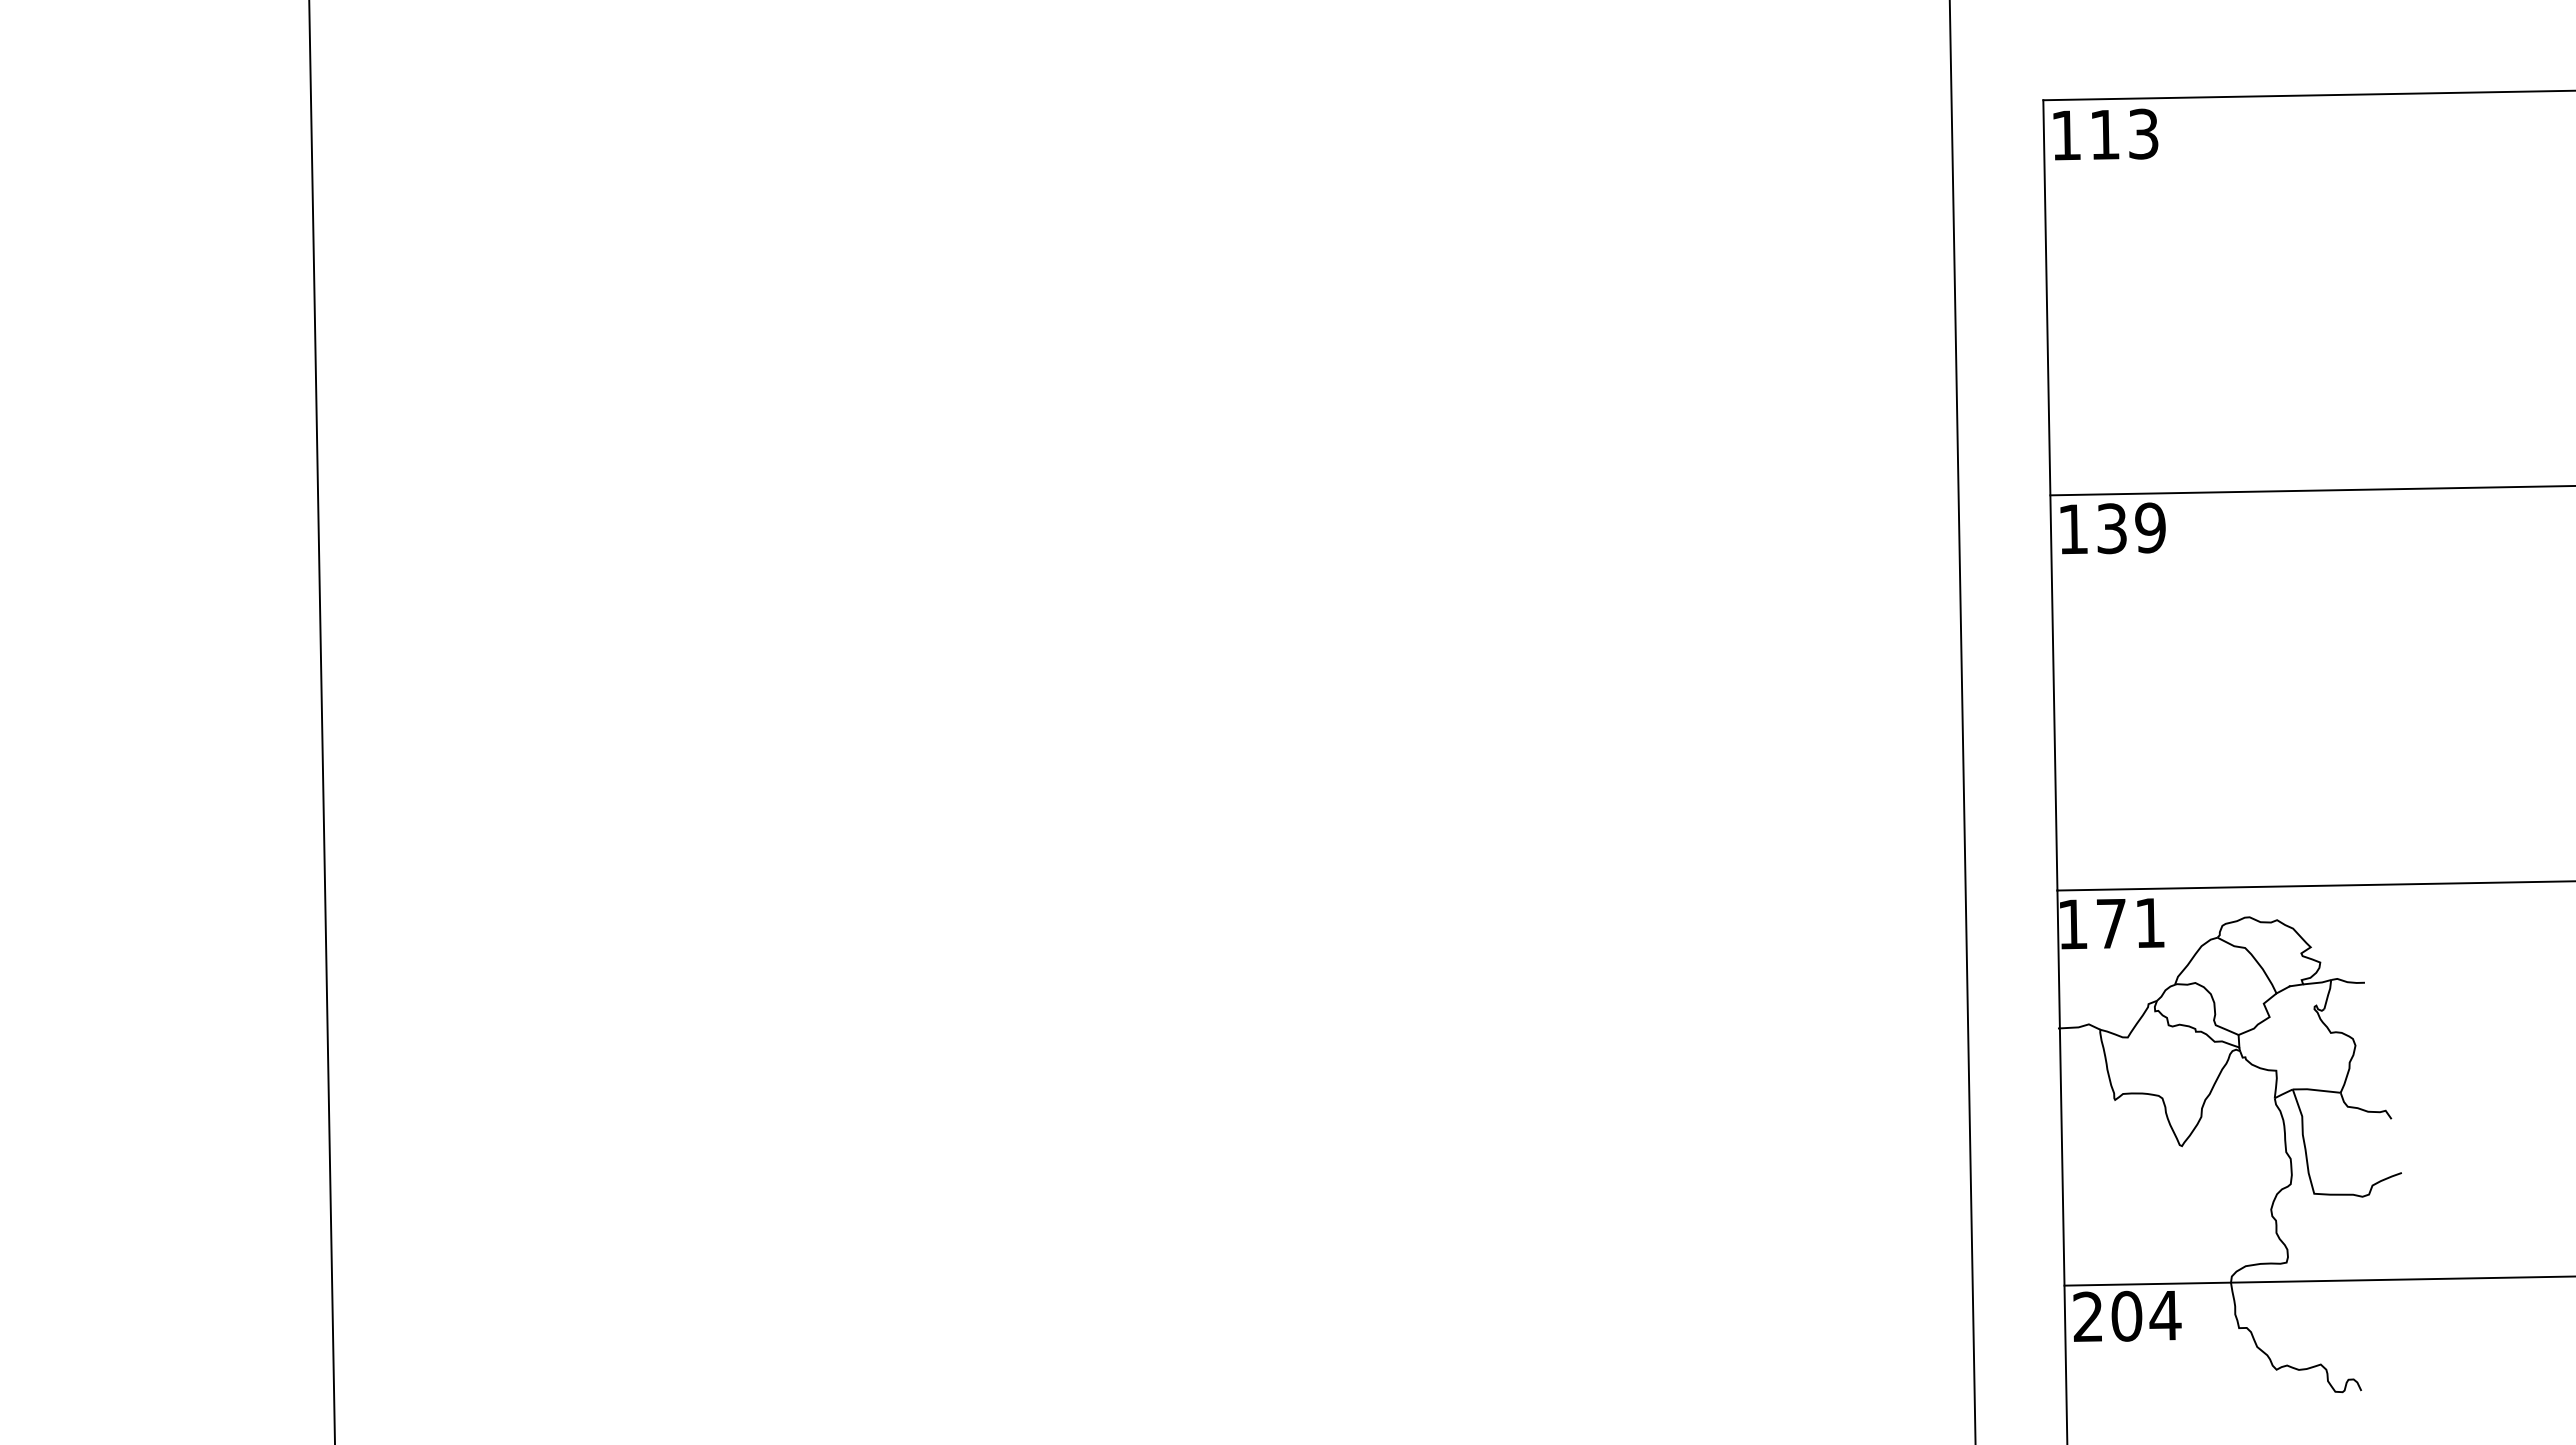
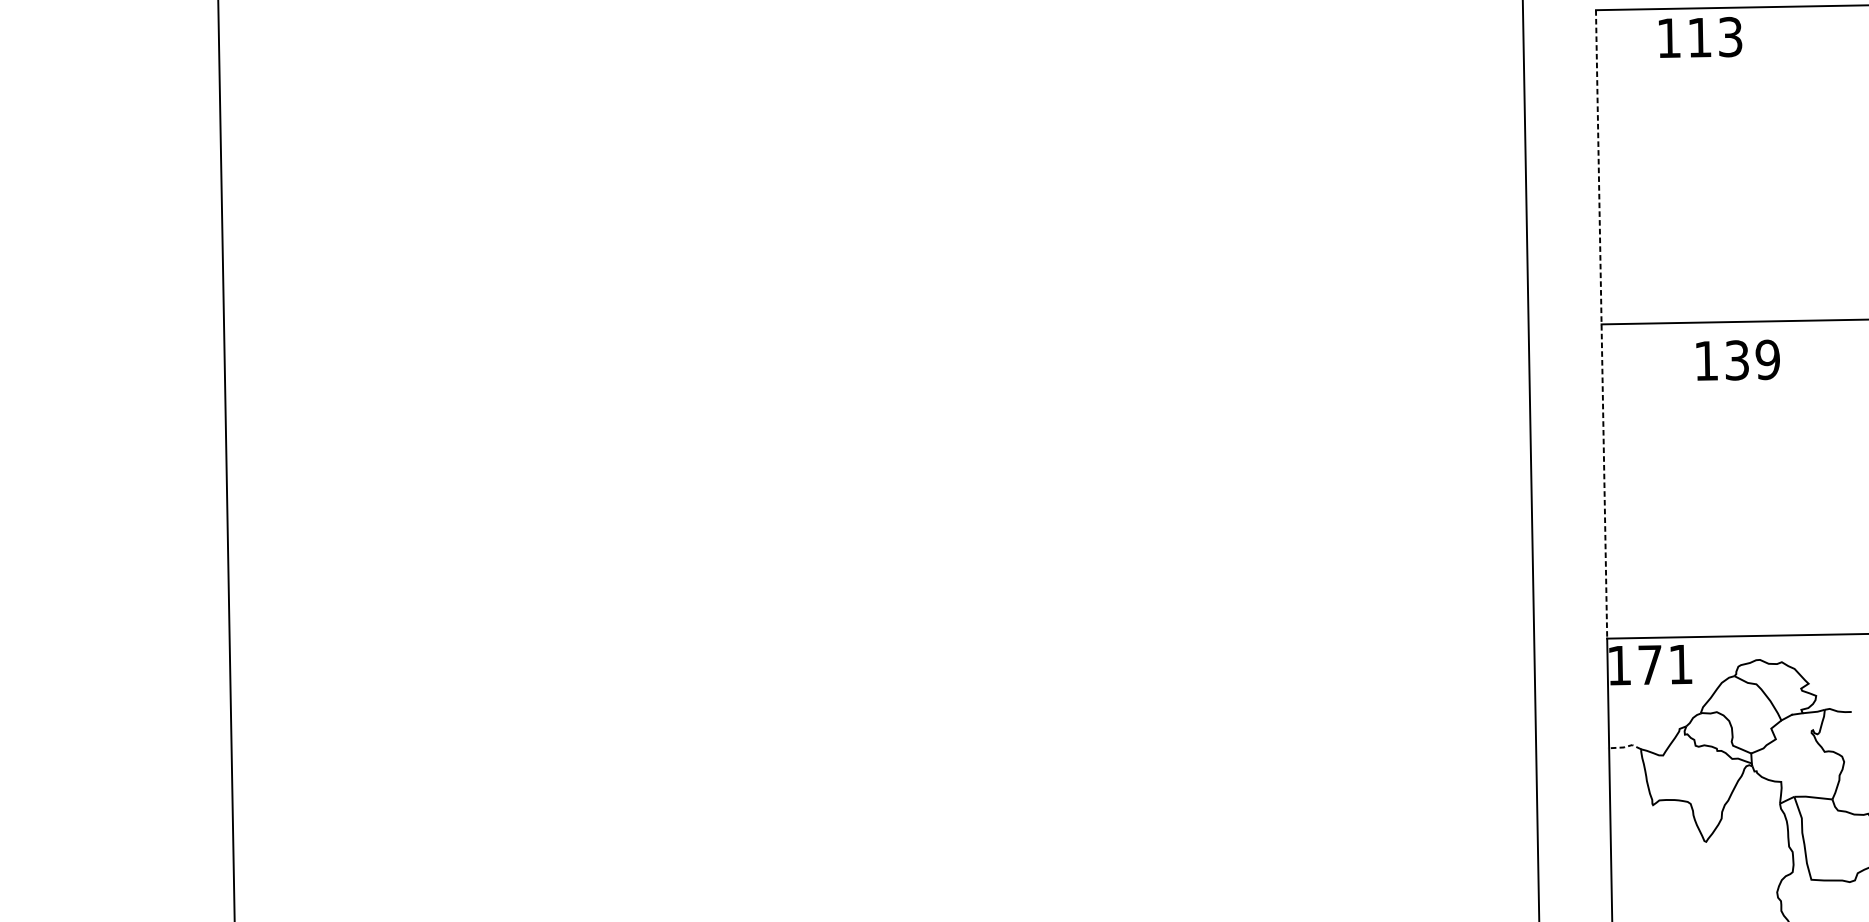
text: (2105, 134) -> (1700, 37), moved
line: (2050, 495) -> (1601, 324), solid -> dashed
text: (2112, 528) -> (1737, 360), moved
line: (2079, 1027) -> (1624, 747), solid -> dashed

